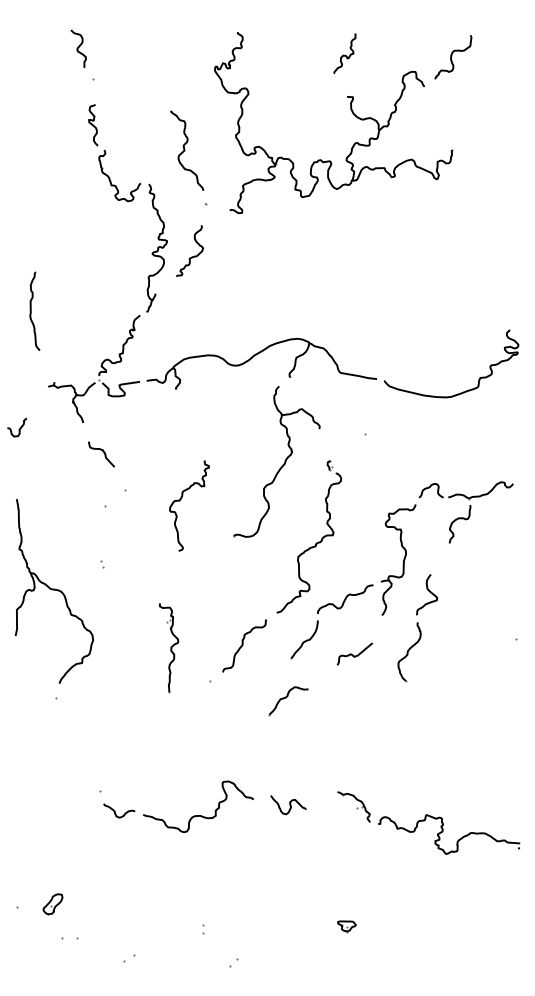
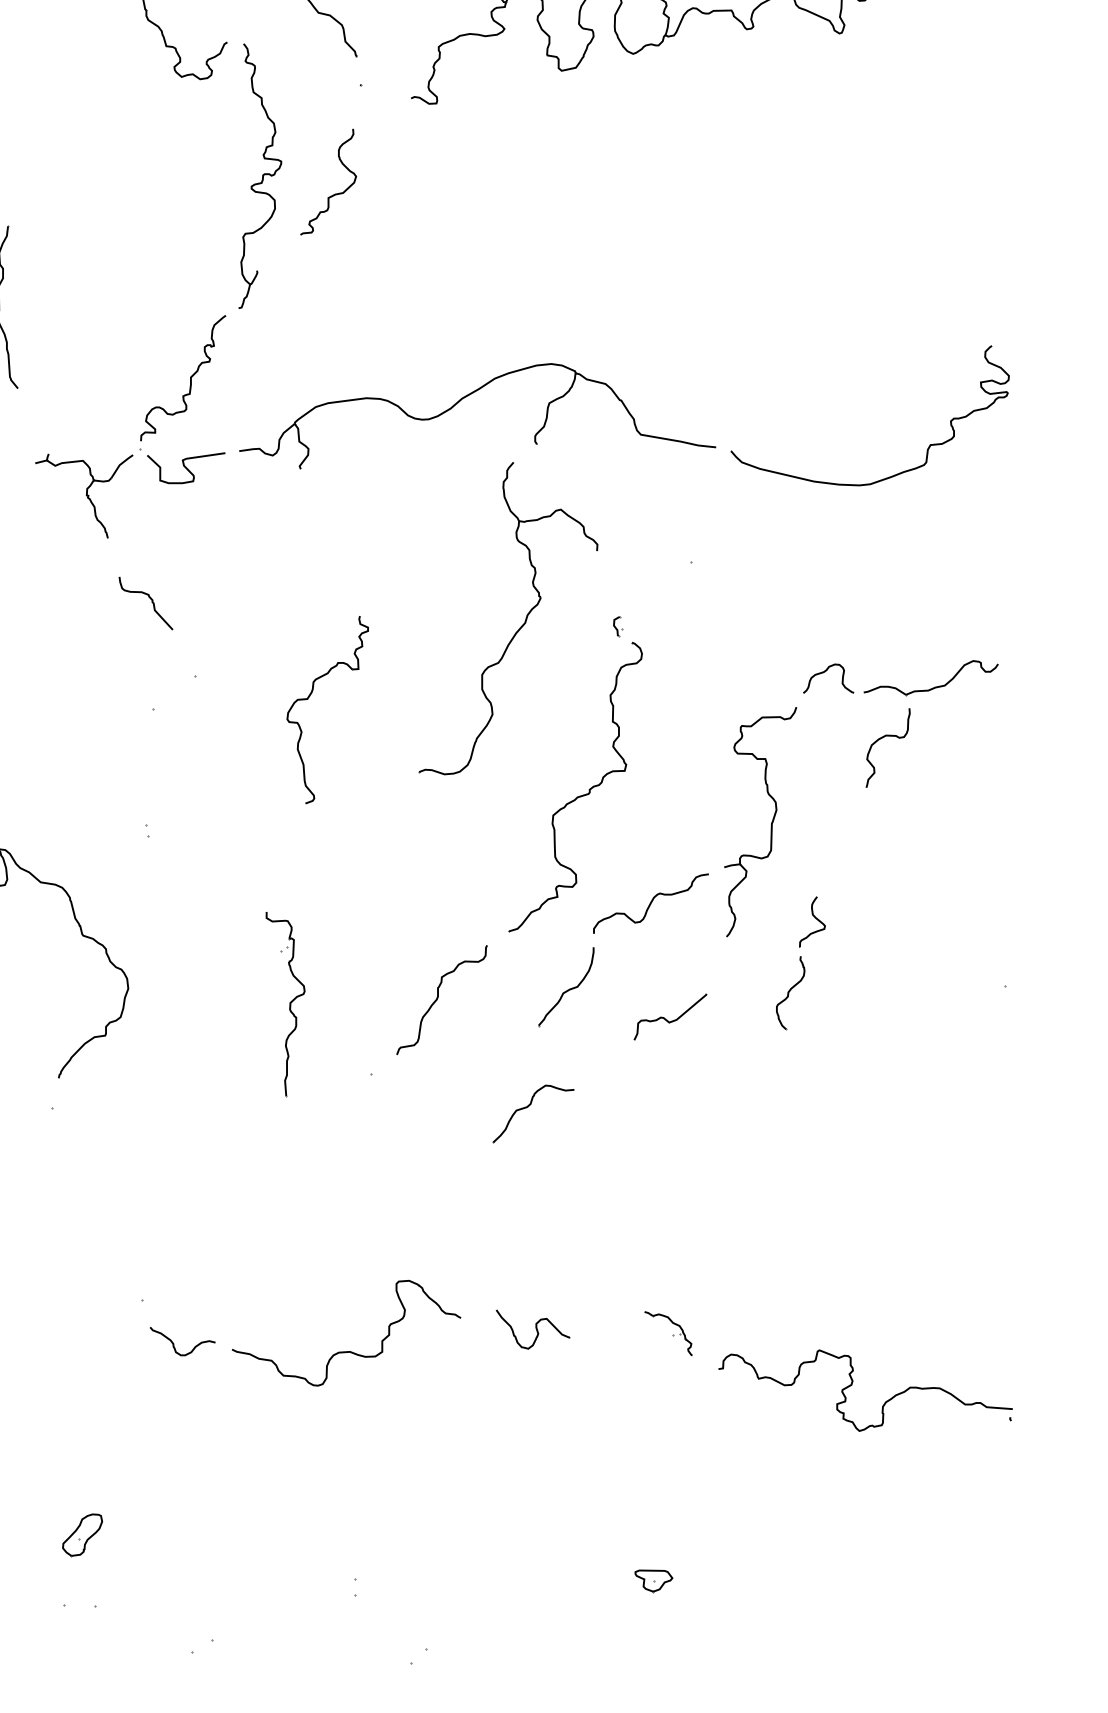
part: (417, 628) -> (800, 963), size x0.6
part: (353, 806) -> (667, 1332), size x0.7
part: (52, 904) -> (81, 1535), moved

